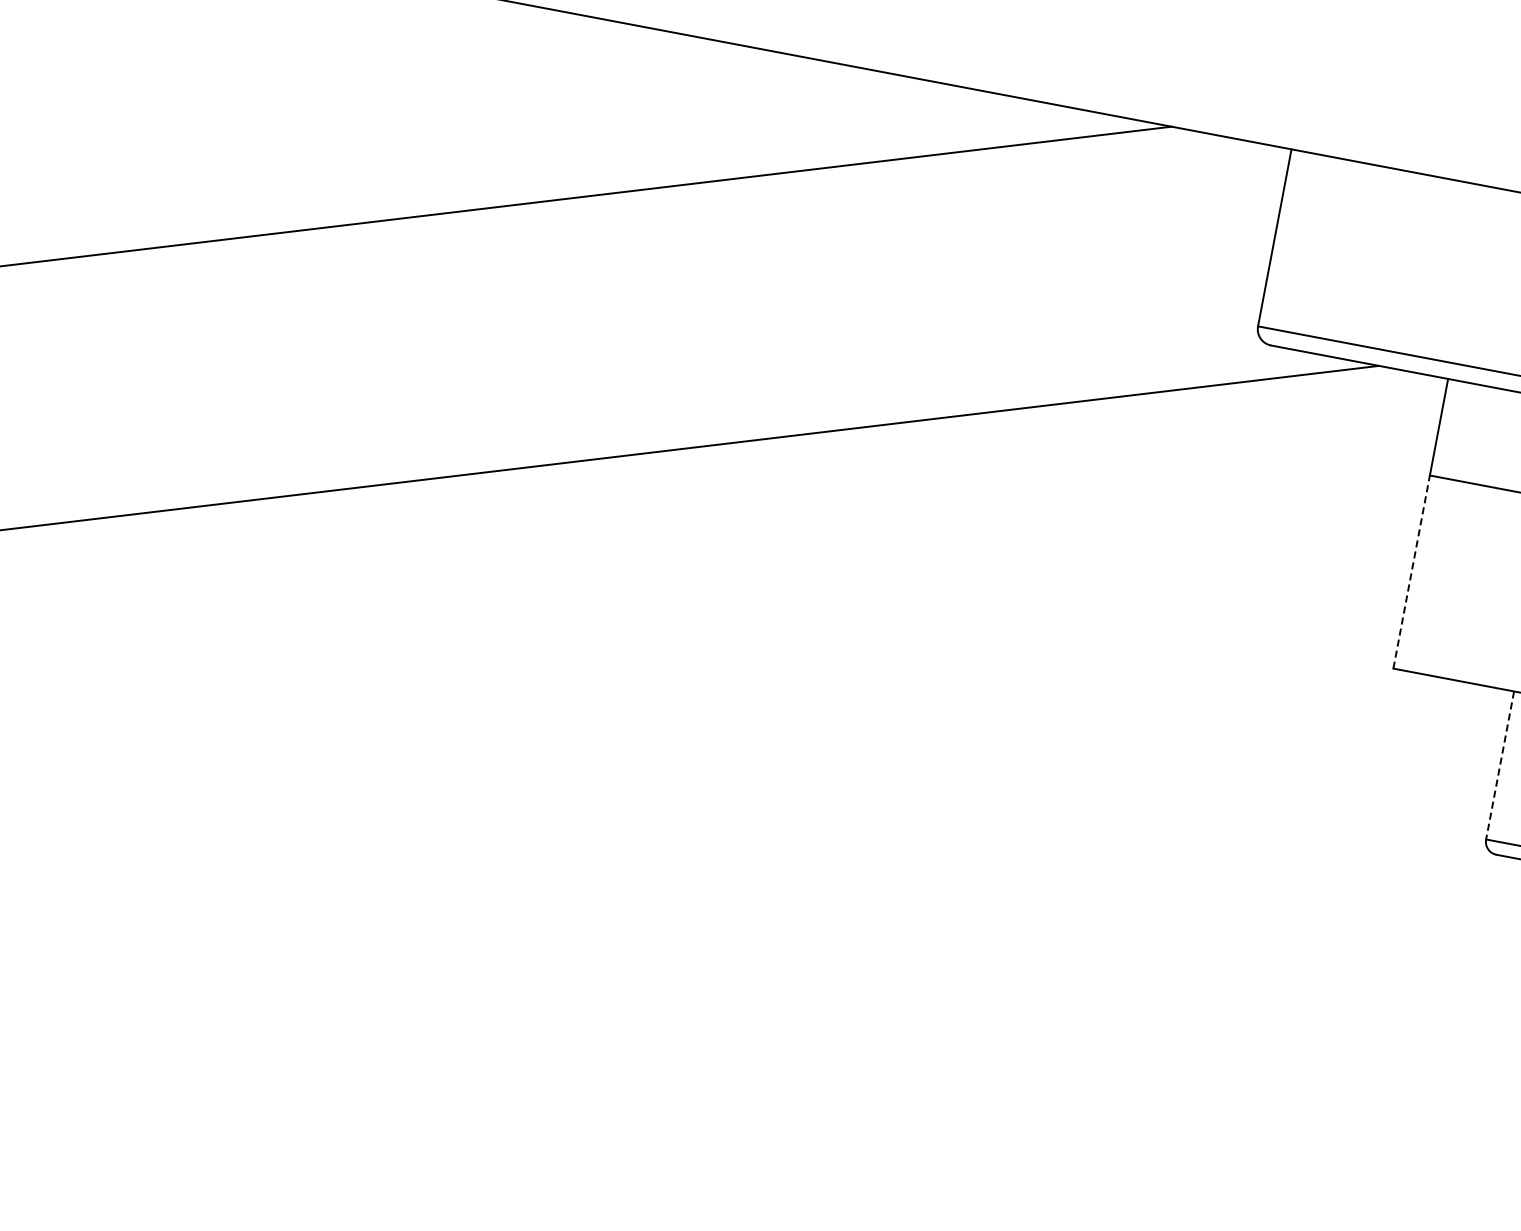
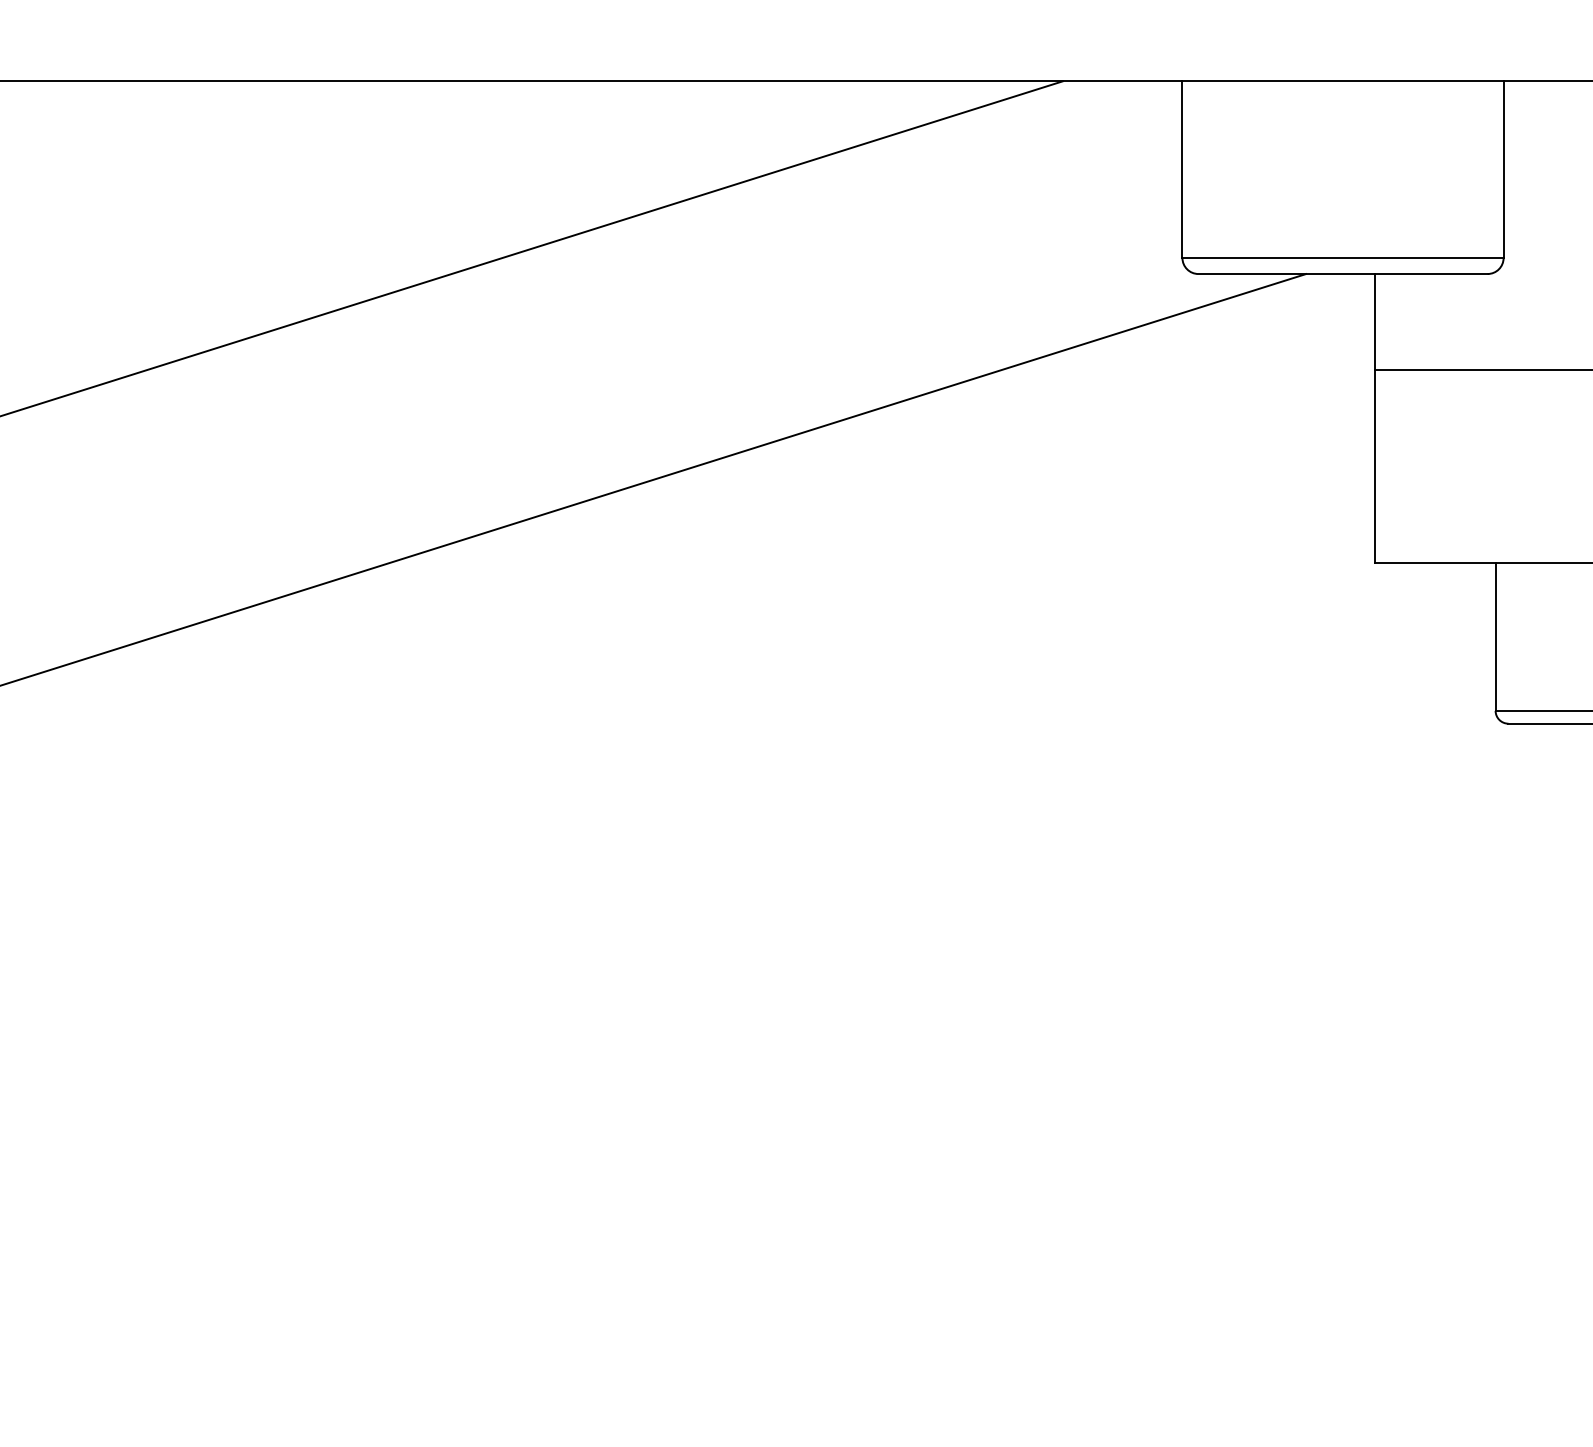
line: (1412, 571) -> (1375, 466), dashed -> solid
line: (1500, 764) -> (1495, 636), dashed -> solid

